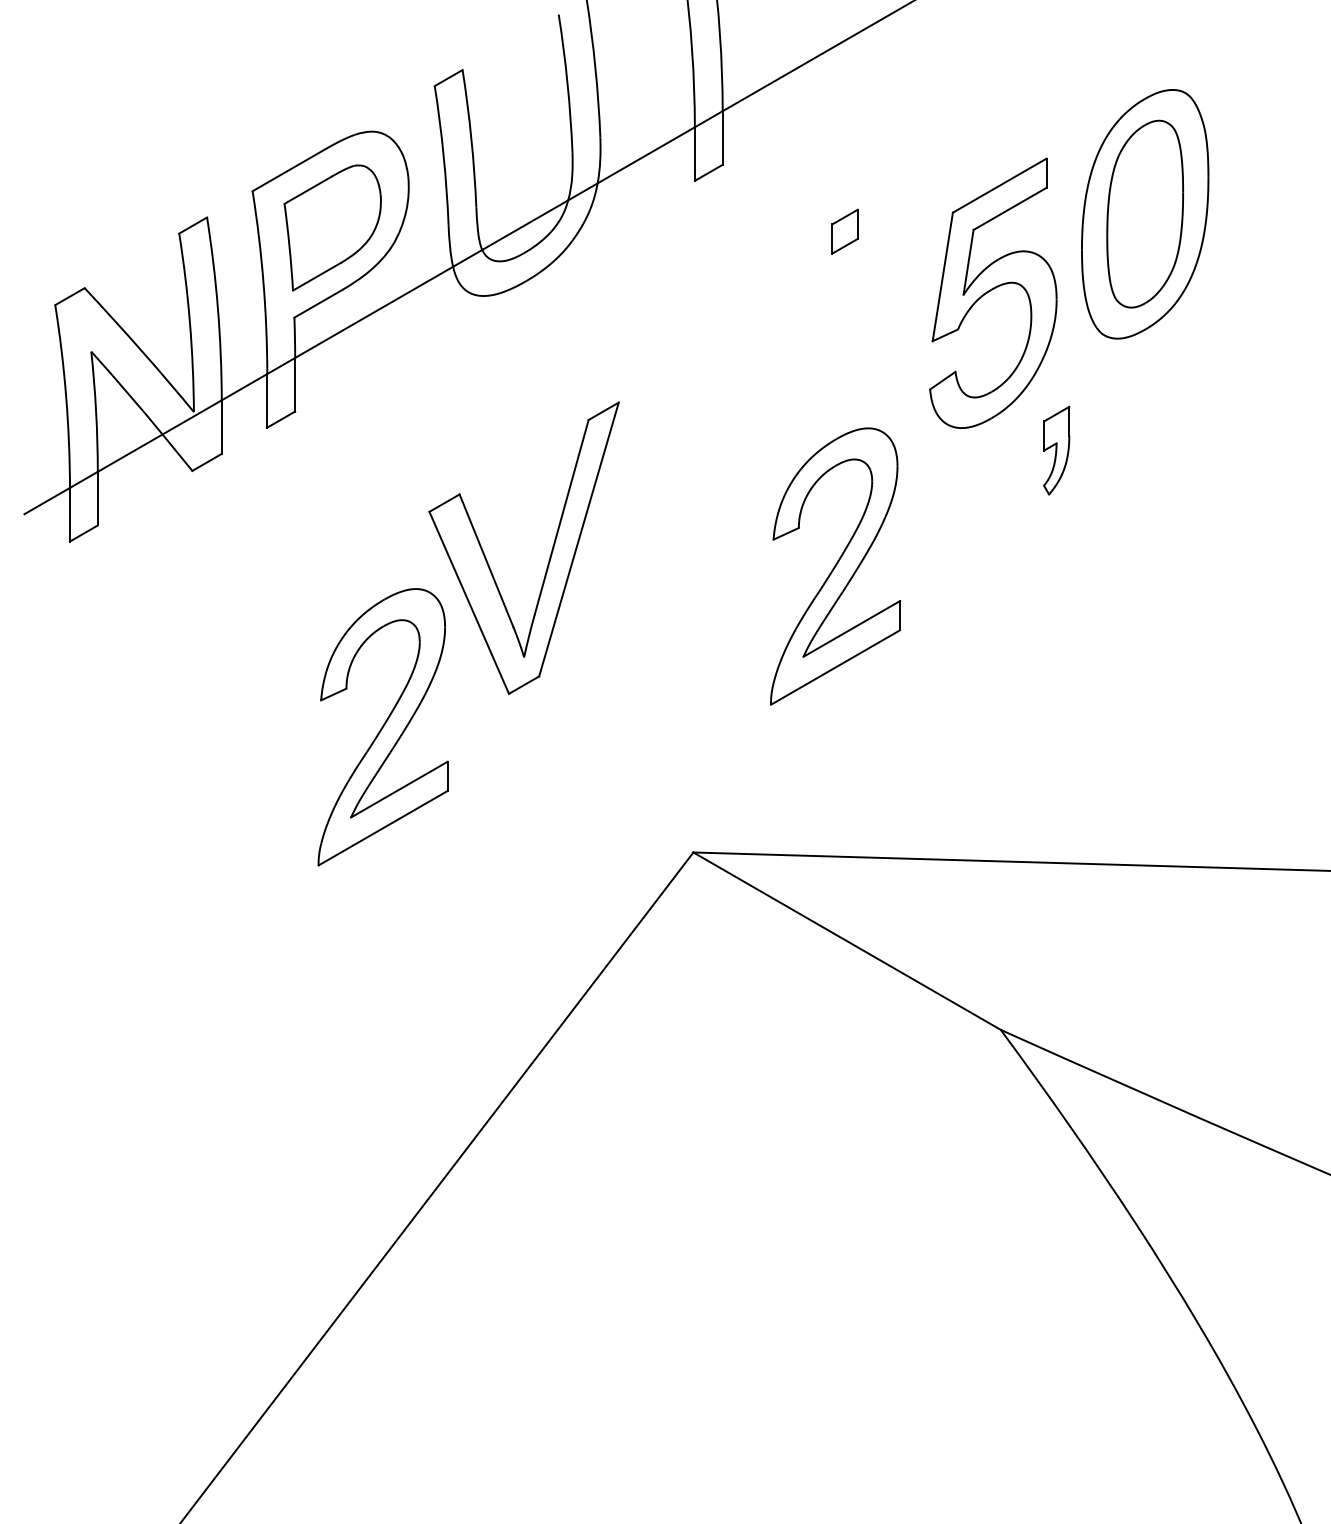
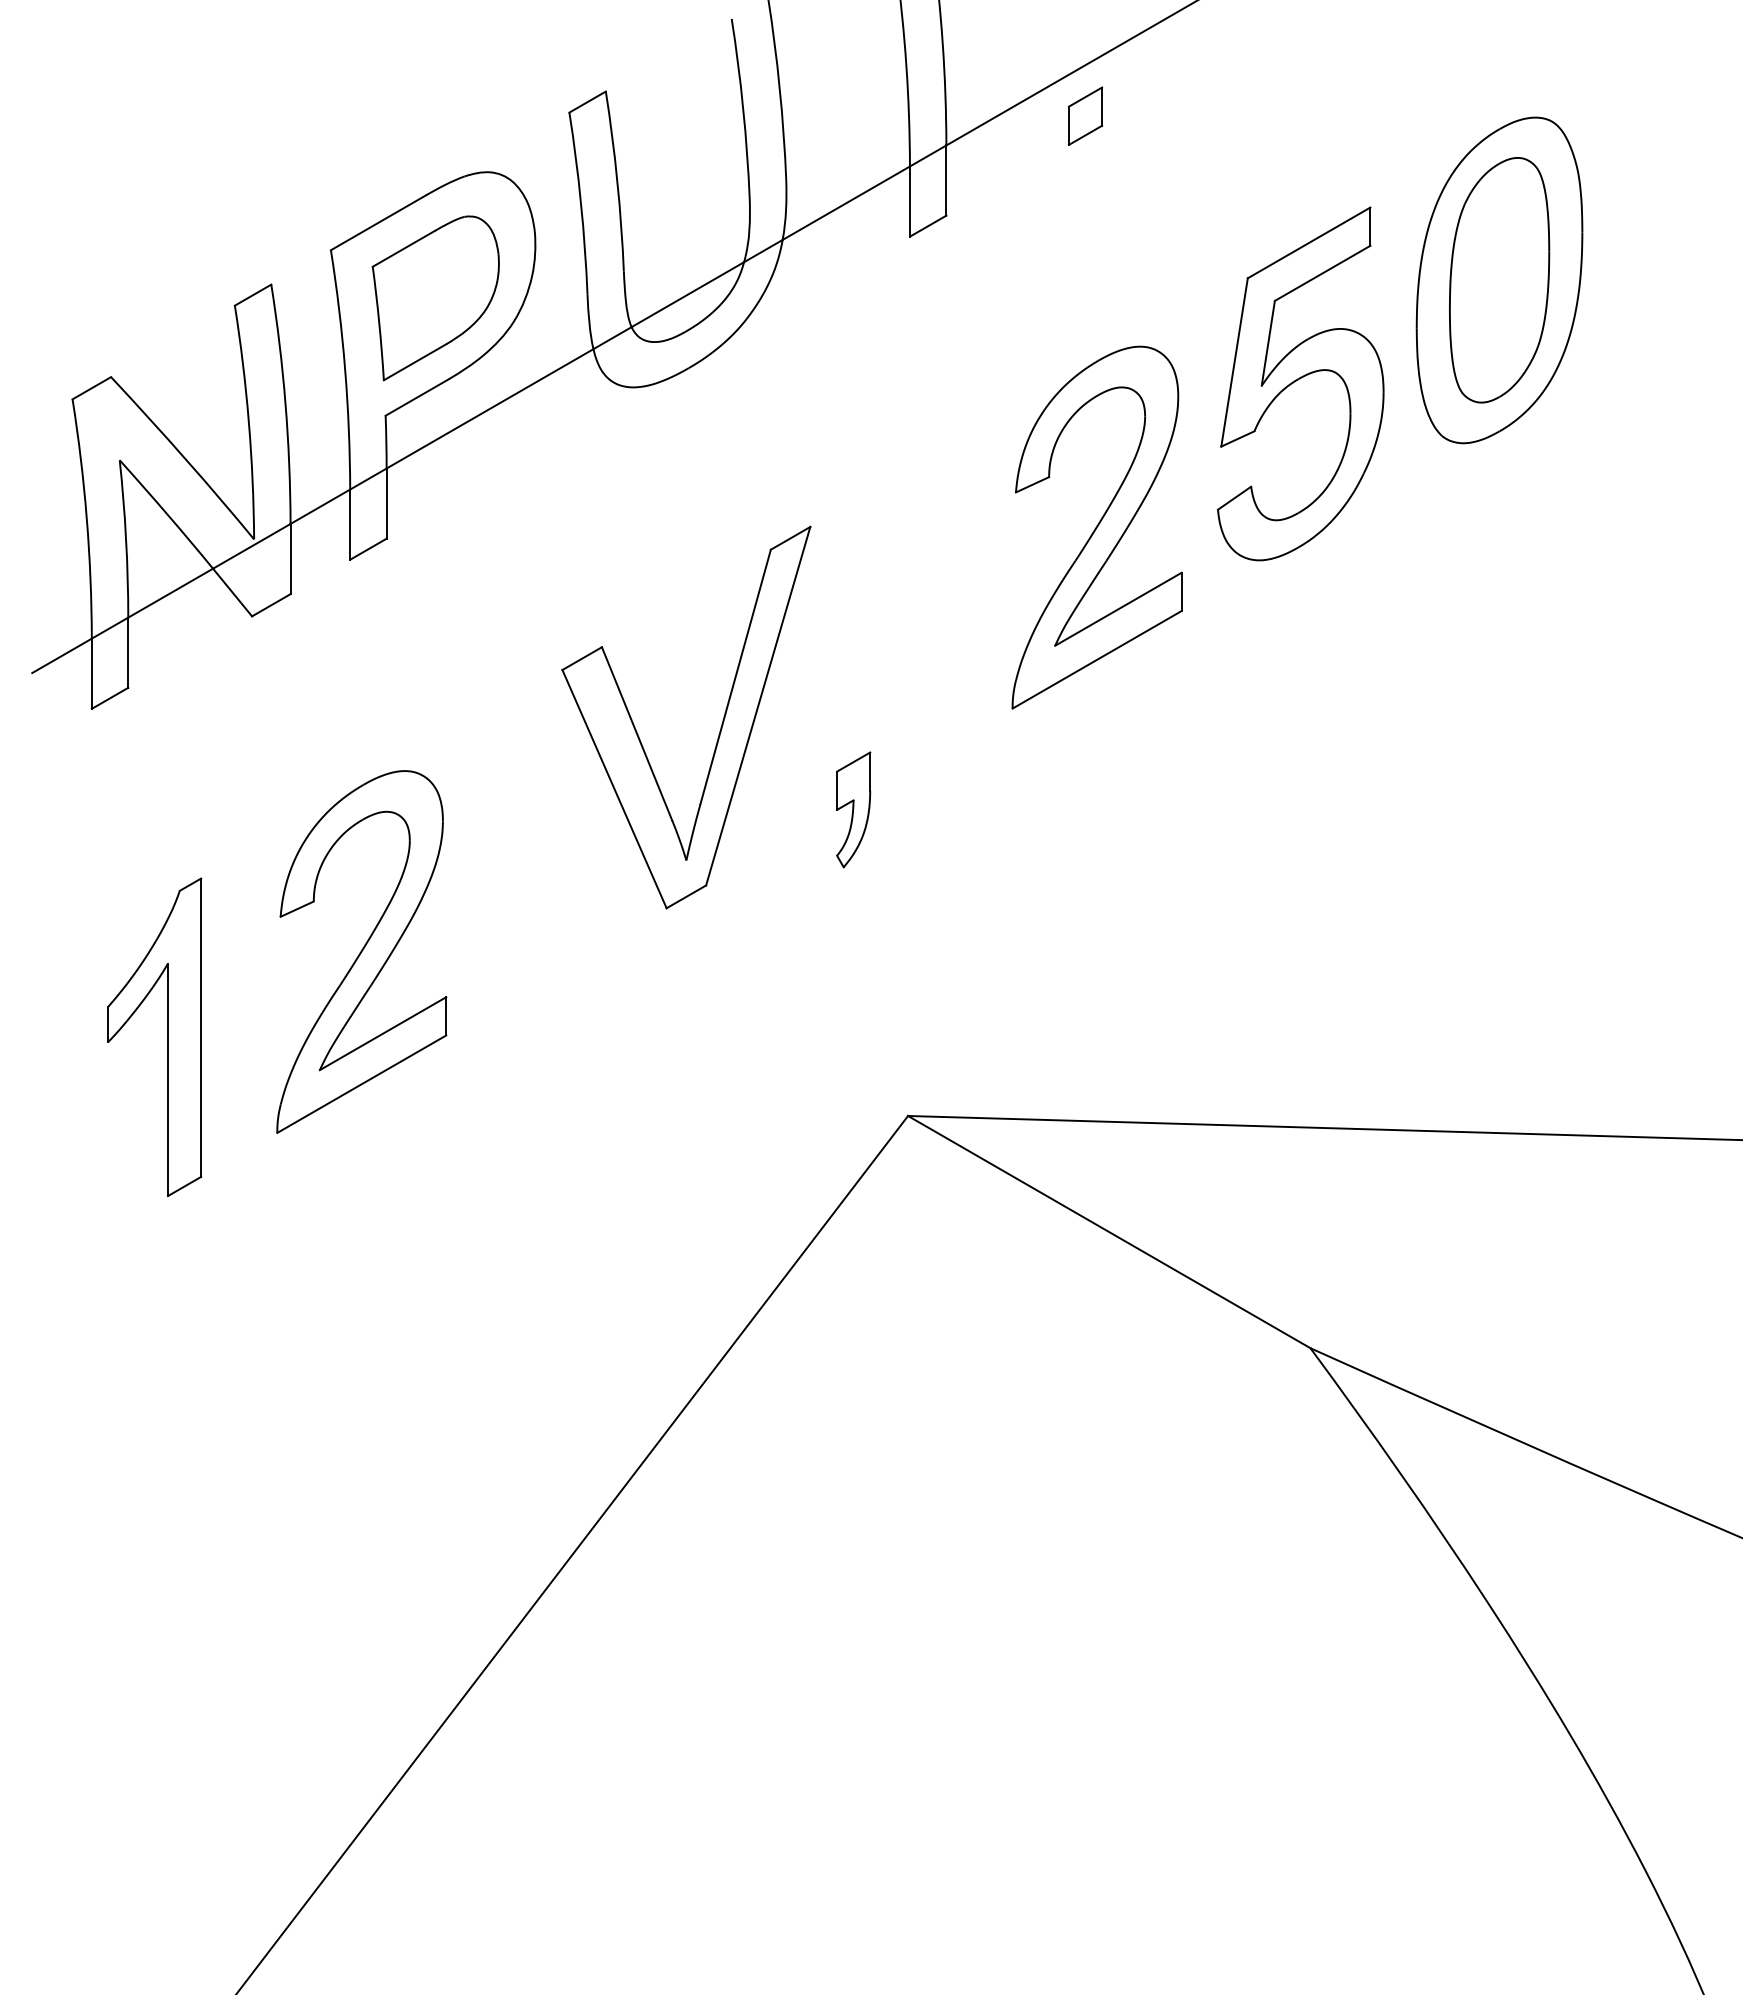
part: (844, 231) -> (1085, 115), moved
part: (1056, 450) -> (853, 809), moved
part: (835, 566) -> (1096, 527), moved
part: (382, 726) -> (361, 951), moved
part: (127, 791) -> (167, 1036), added

